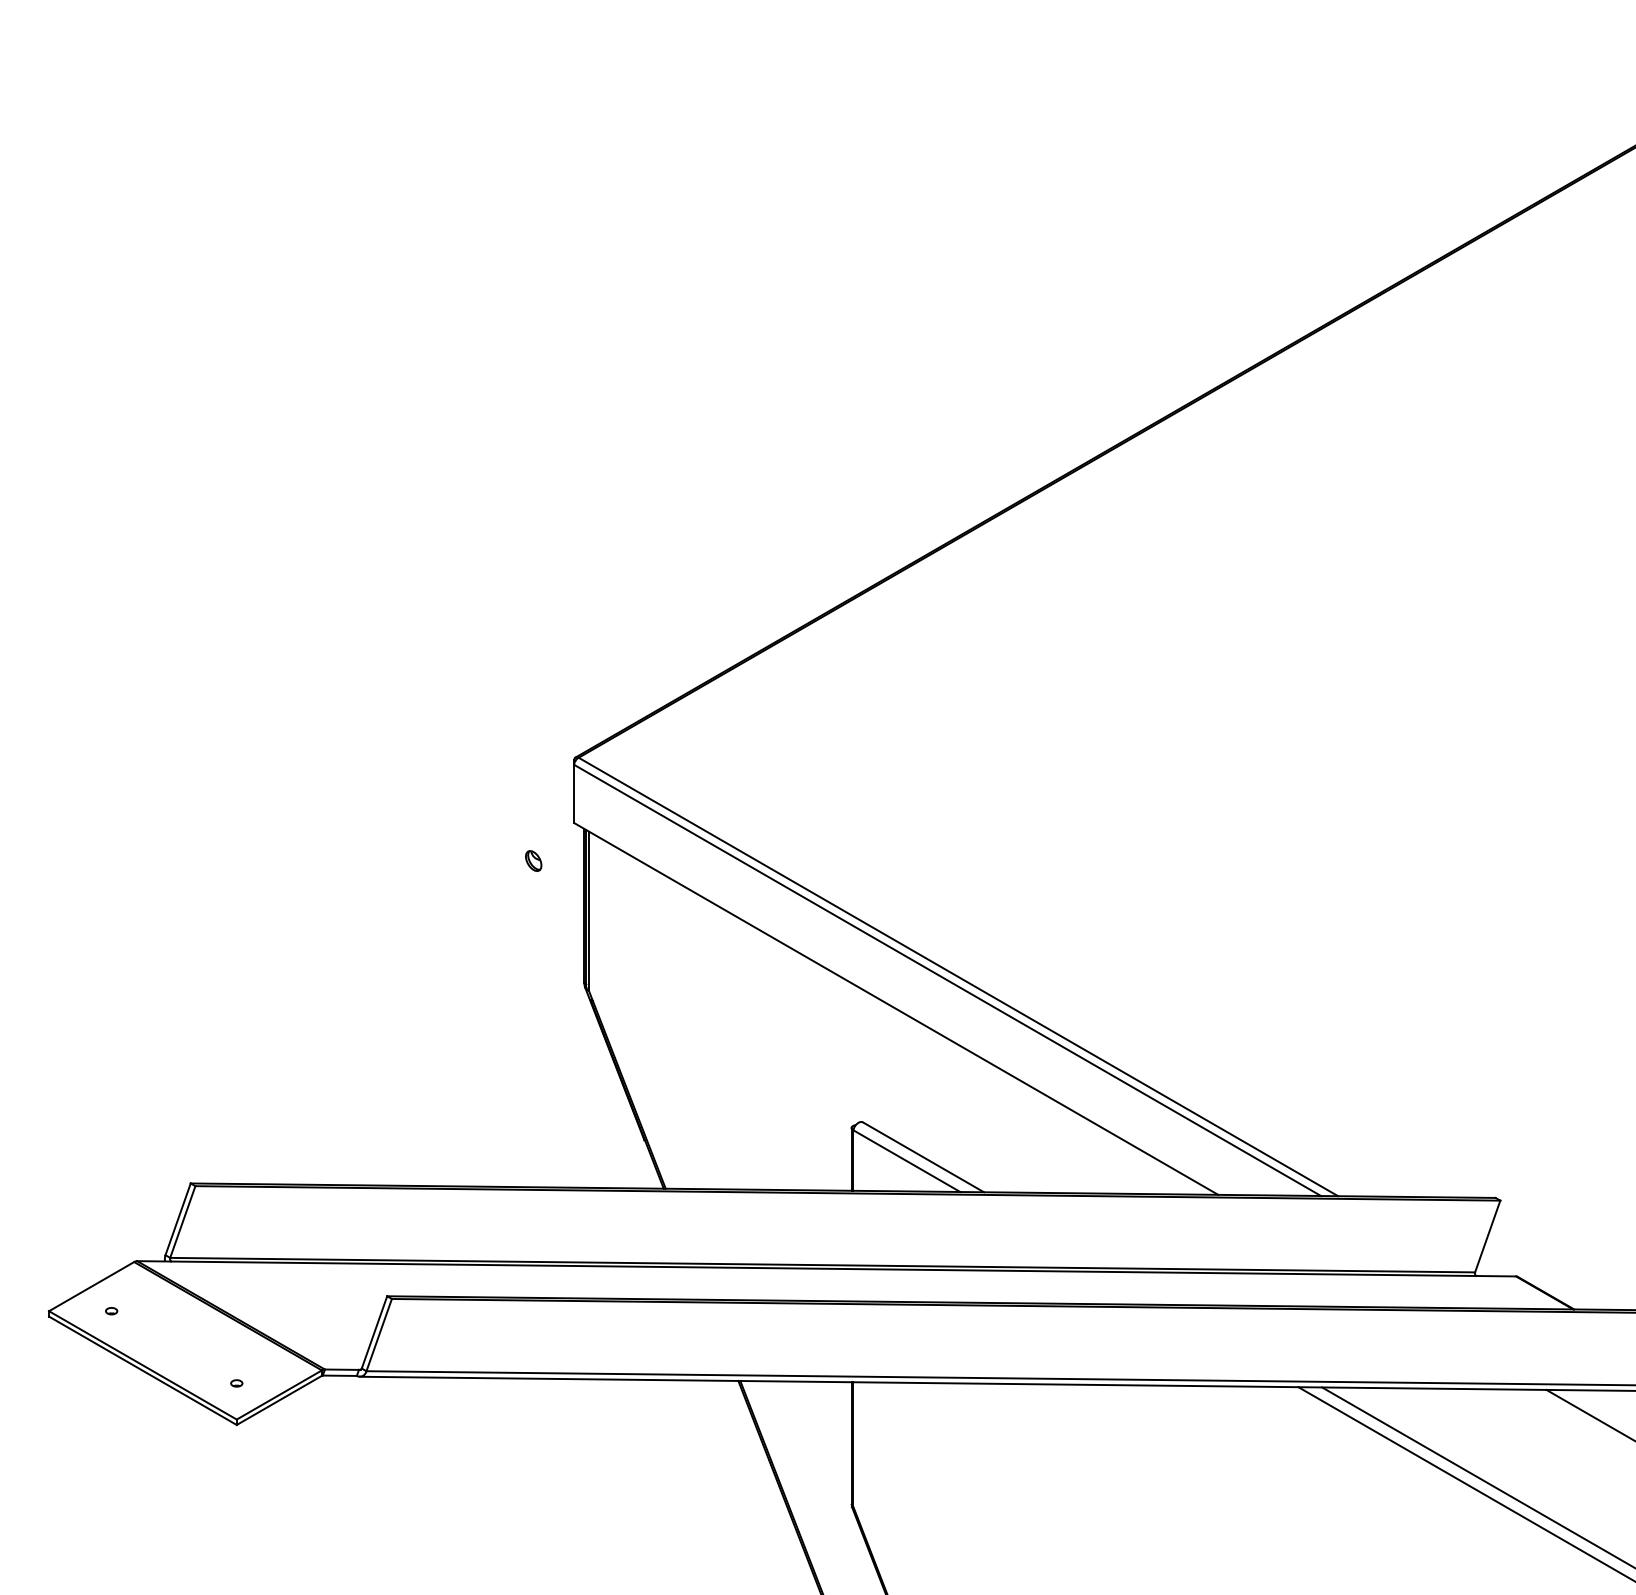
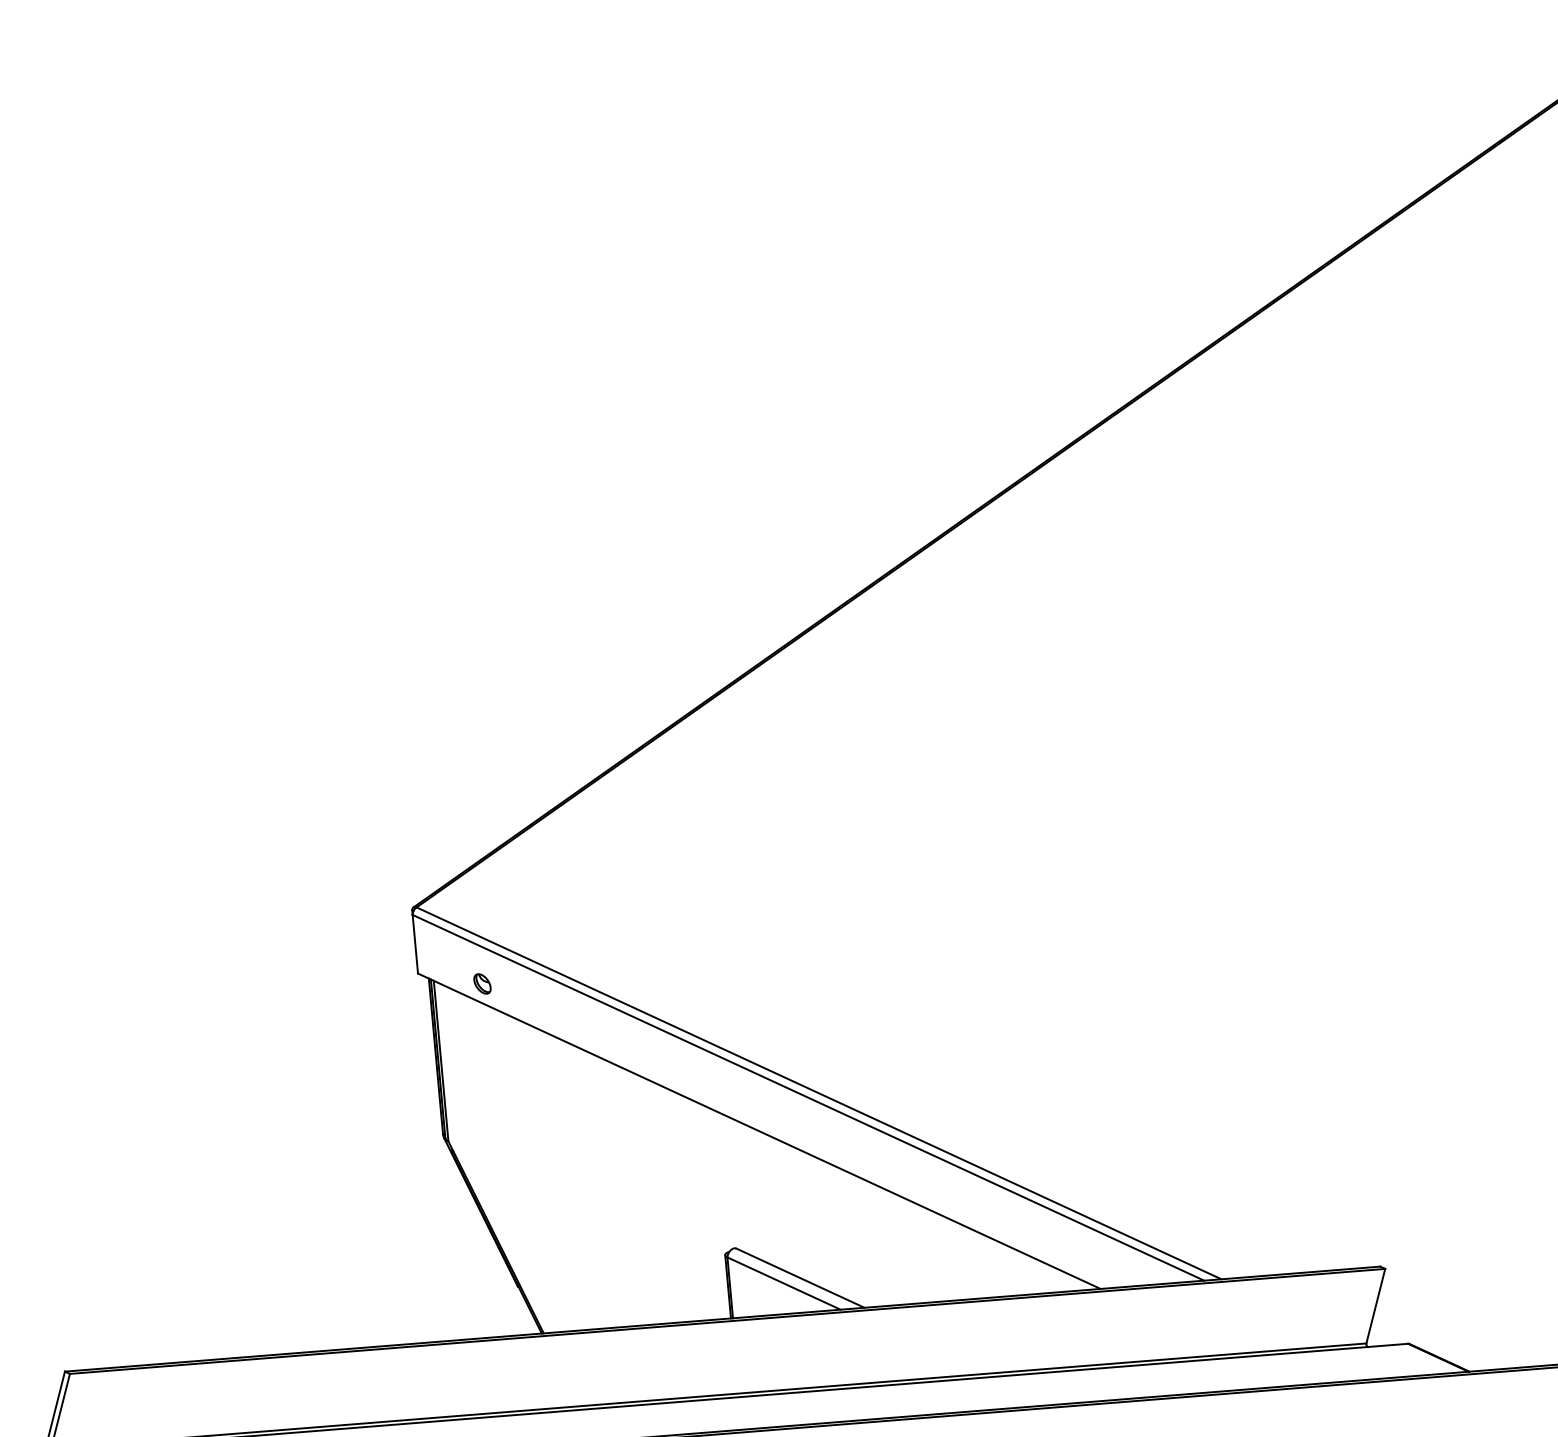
part: (533, 860) -> (482, 983), moved

